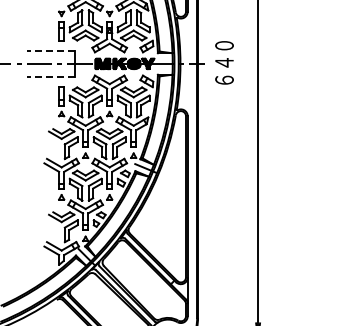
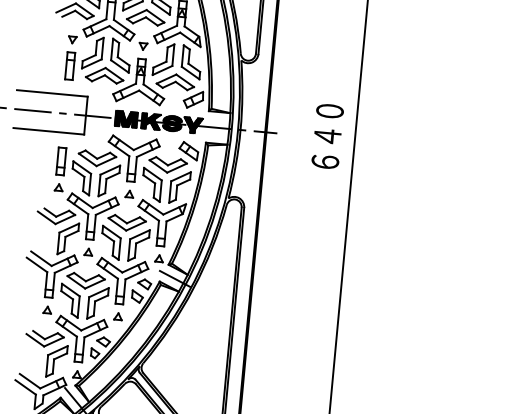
line: (50, 51) -> (51, 93), dashed -> solid
text: (224, 62) -> (327, 135), moved
line: (50, 76) -> (47, 130), dashed -> solid

